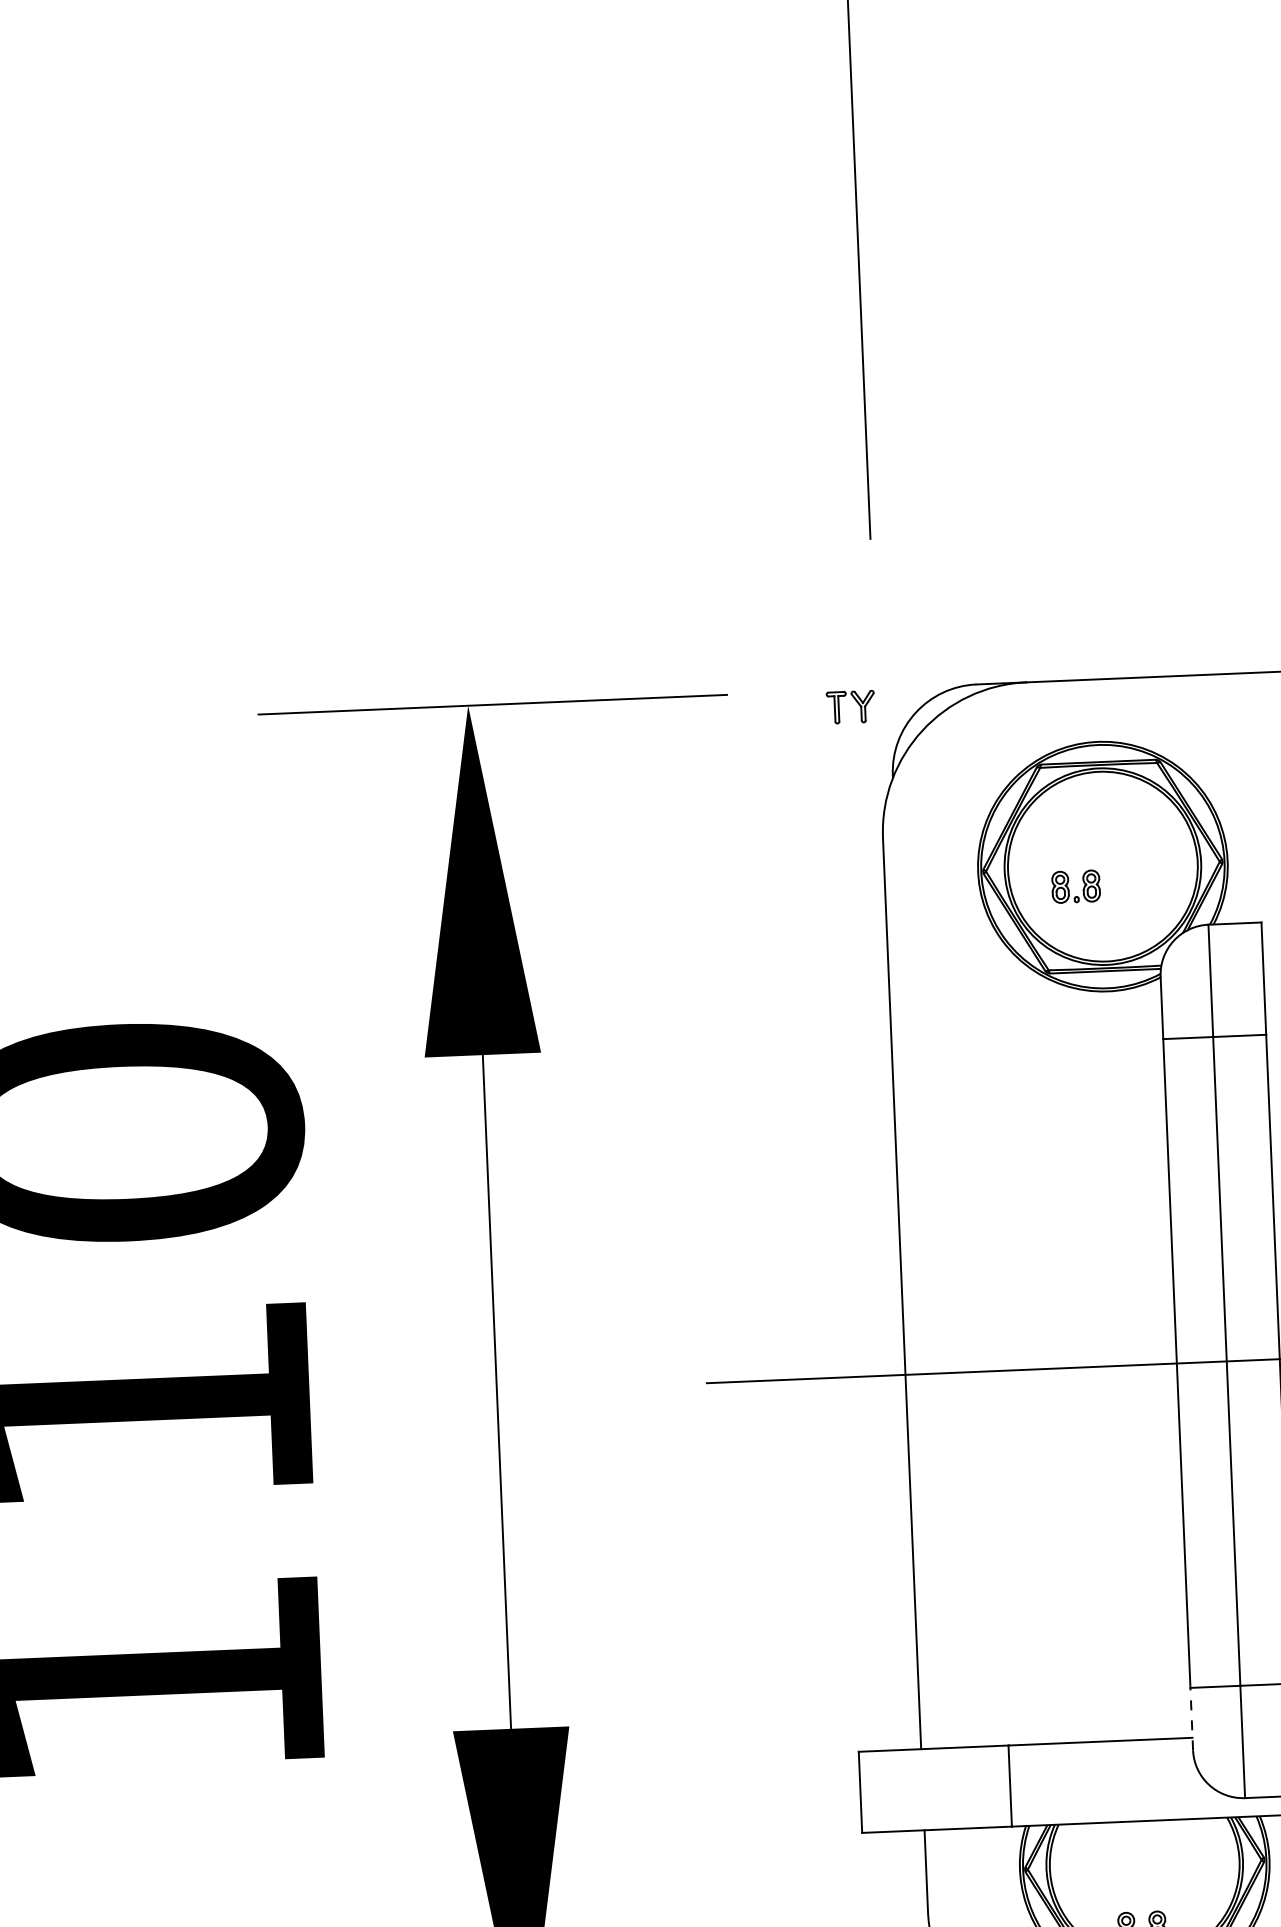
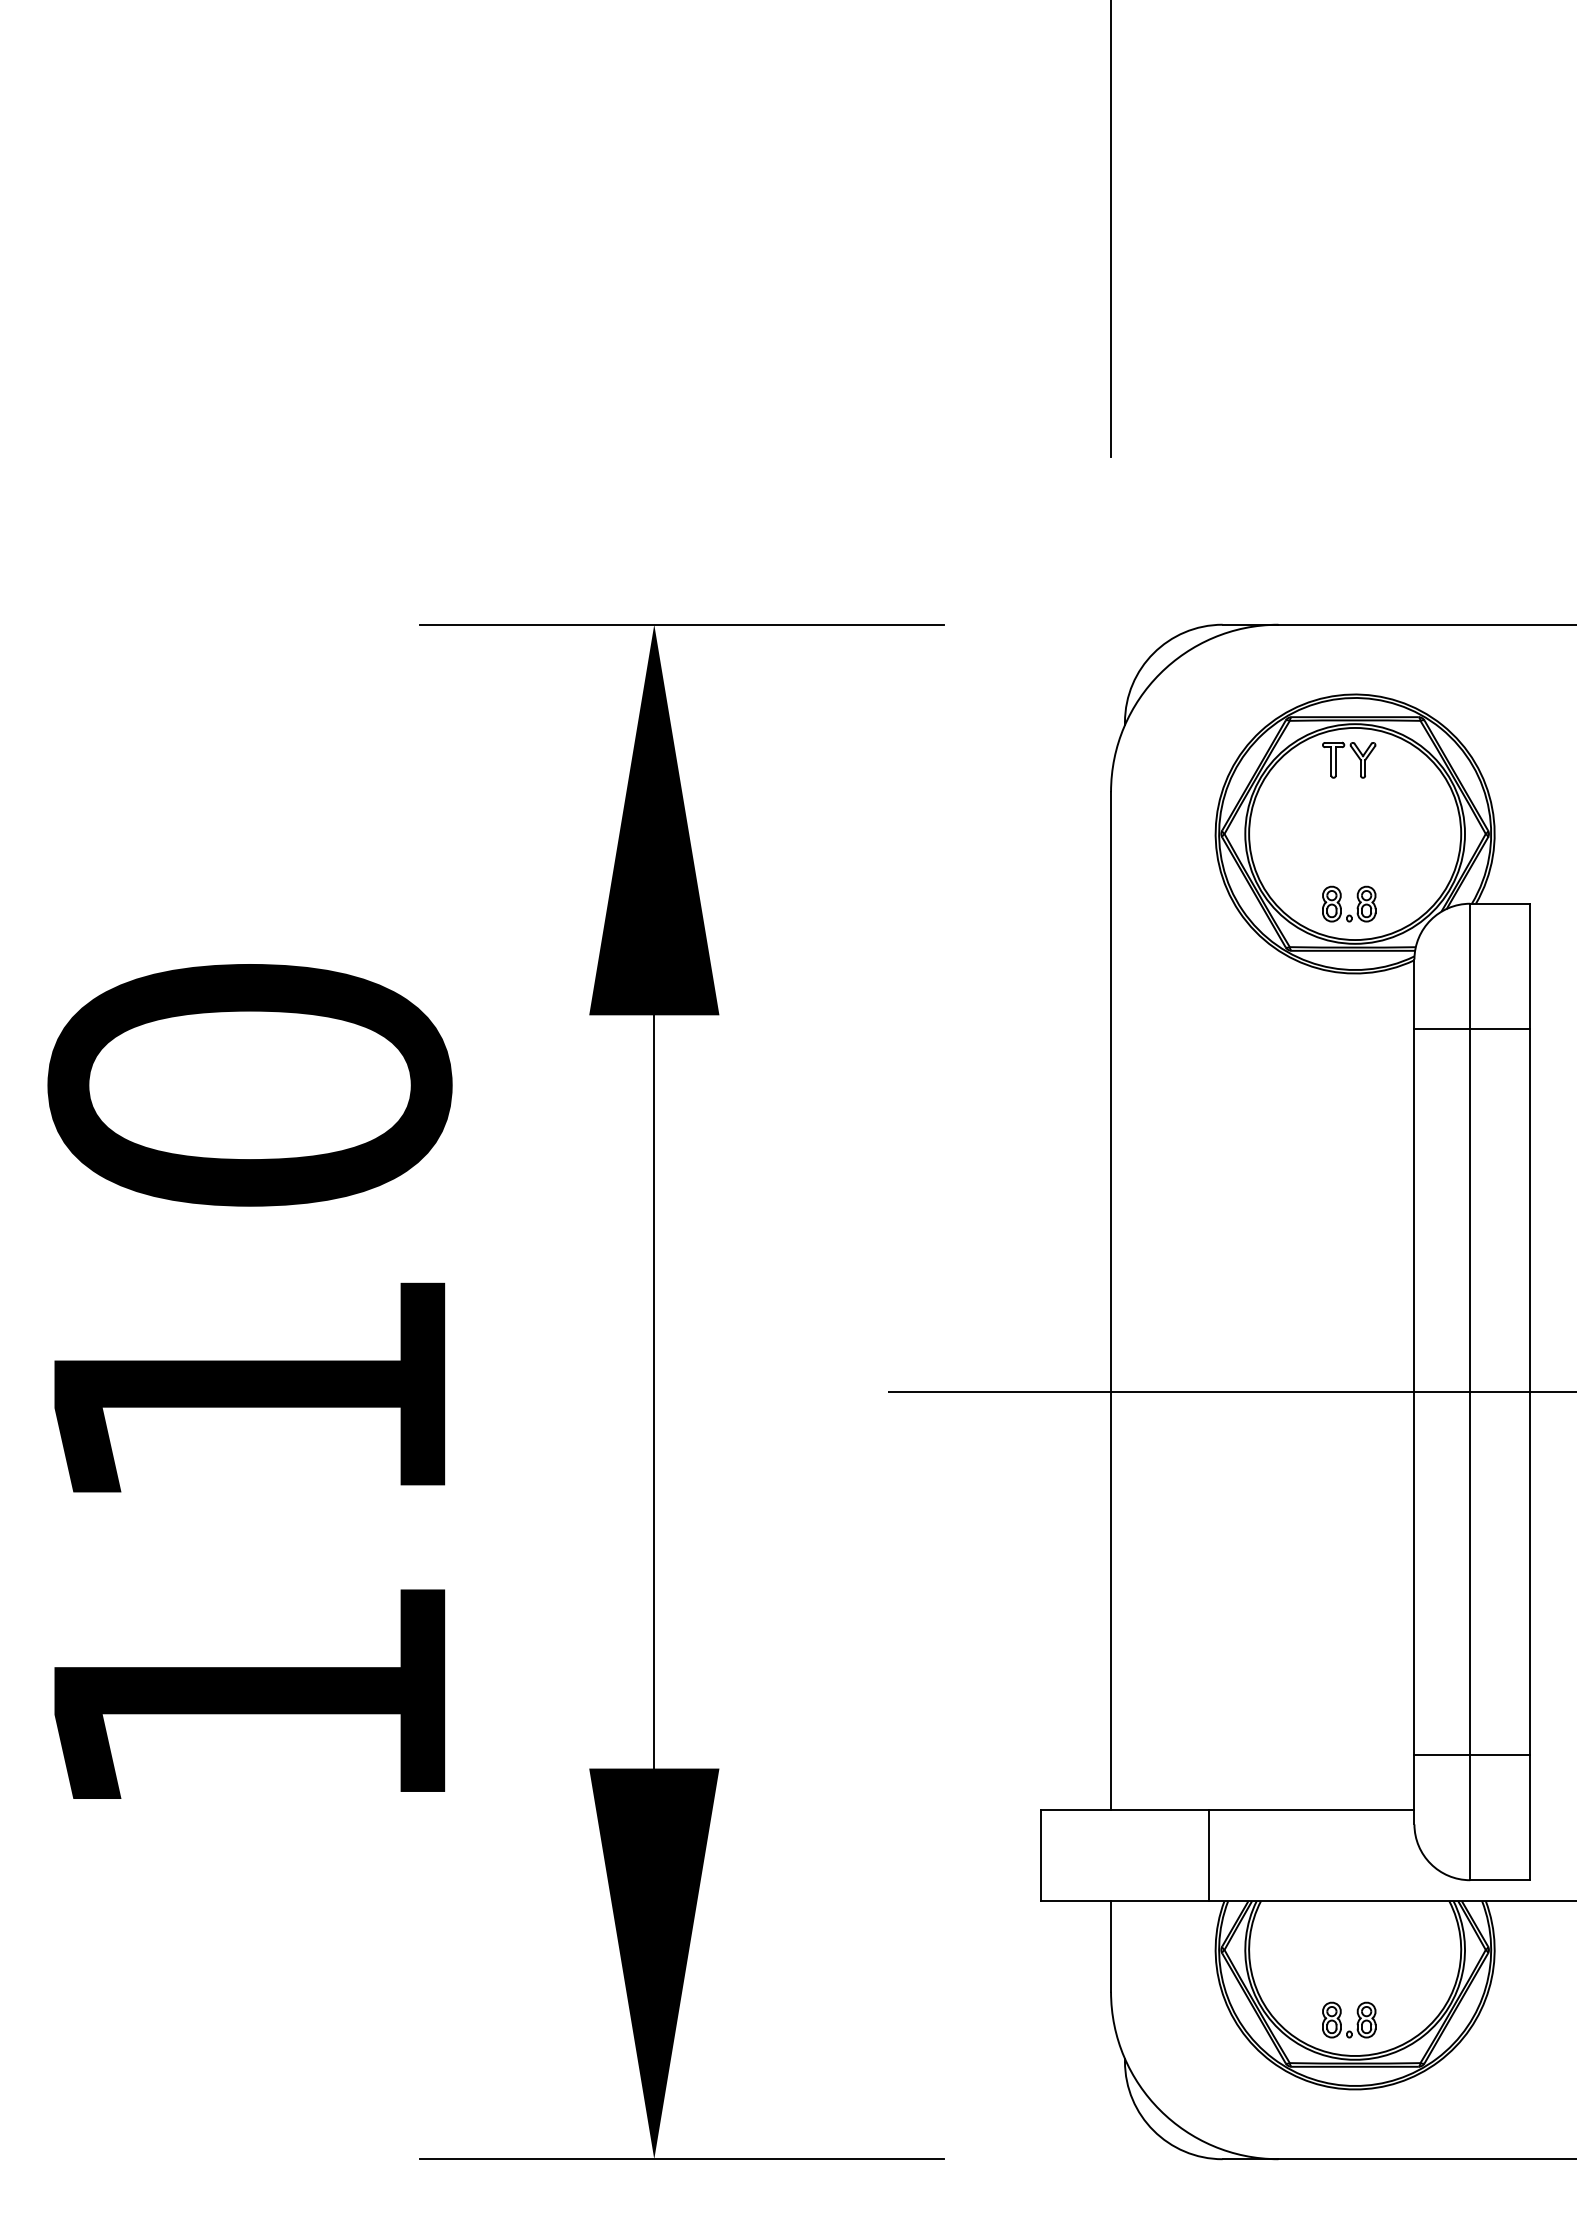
part: (856, 701) -> (1355, 754), moved
part: (1082, 889) -> (1356, 907), moved
line: (1191, 1719) -> (1414, 1789), dashed -> solid

